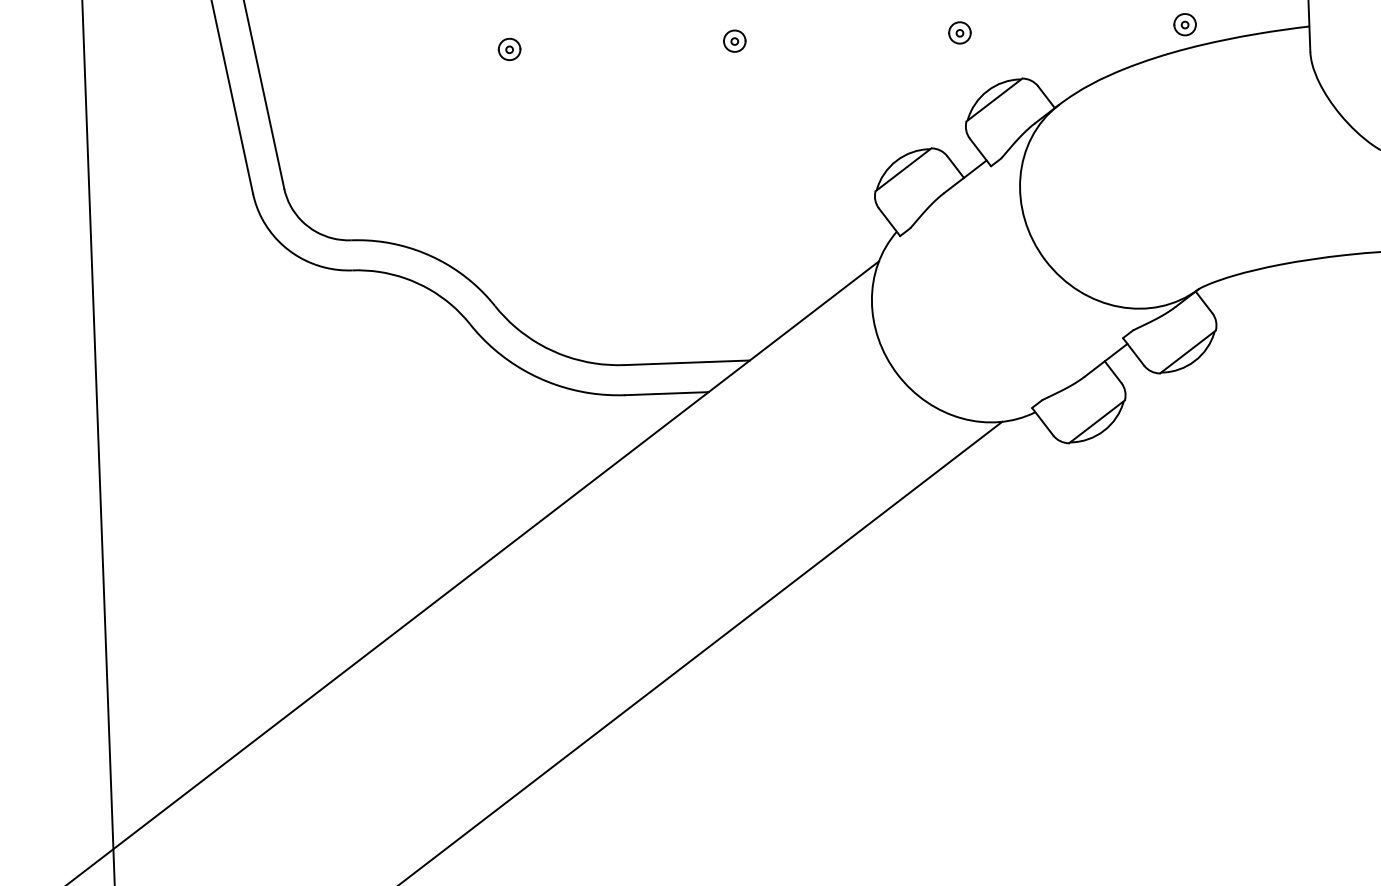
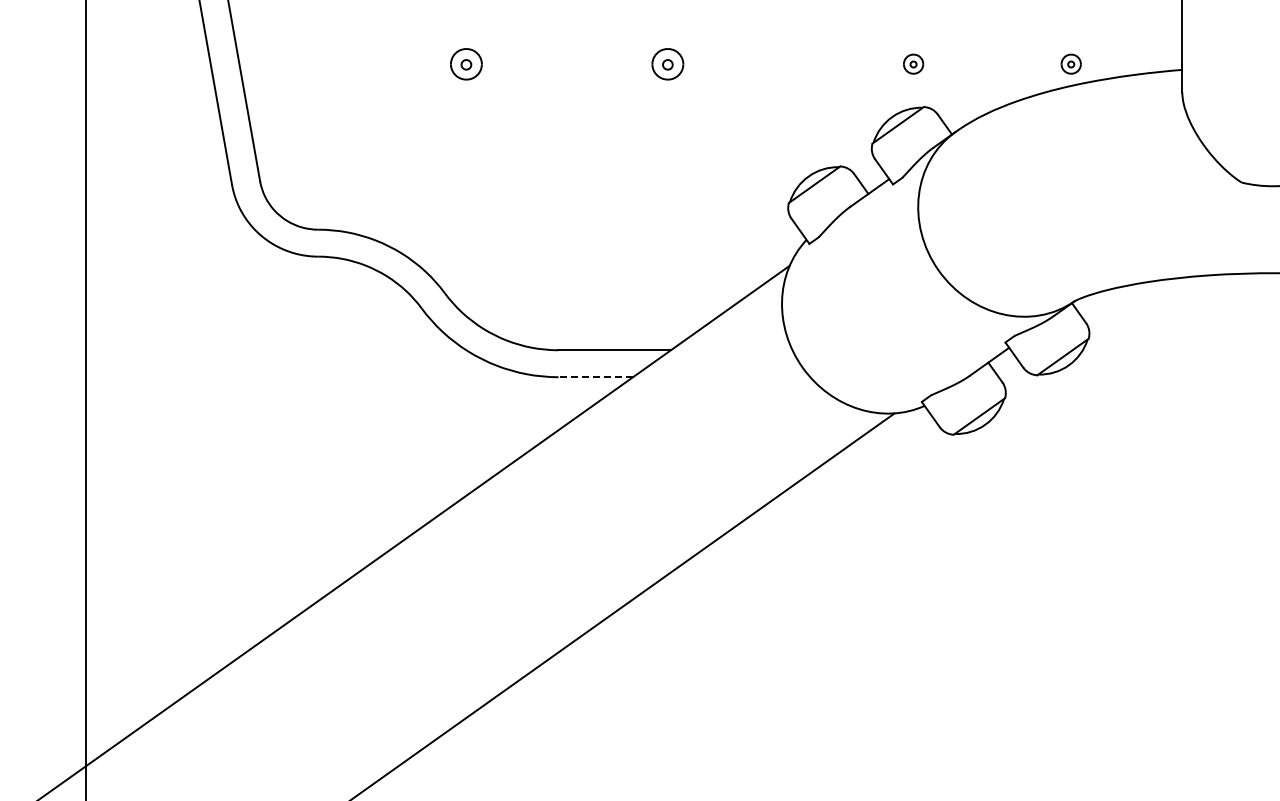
part: (959, 32) -> (913, 63), moved
part: (734, 40) -> (667, 63), size x1.6
part: (508, 48) -> (465, 63), size x1.6
line: (666, 394) -> (595, 377), solid -> dashed

